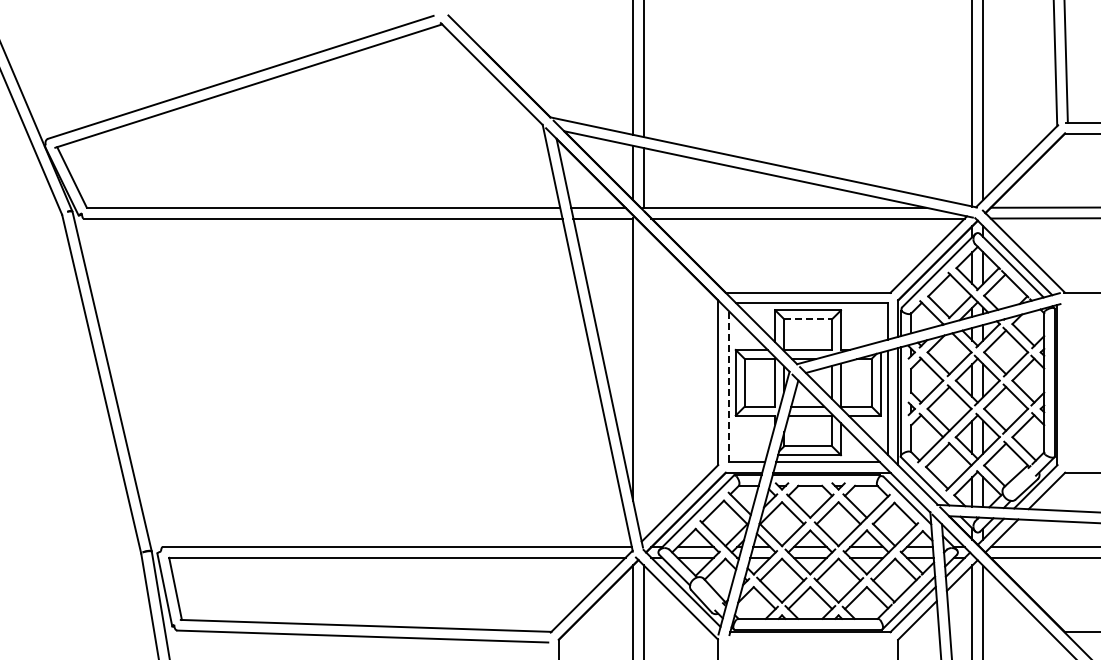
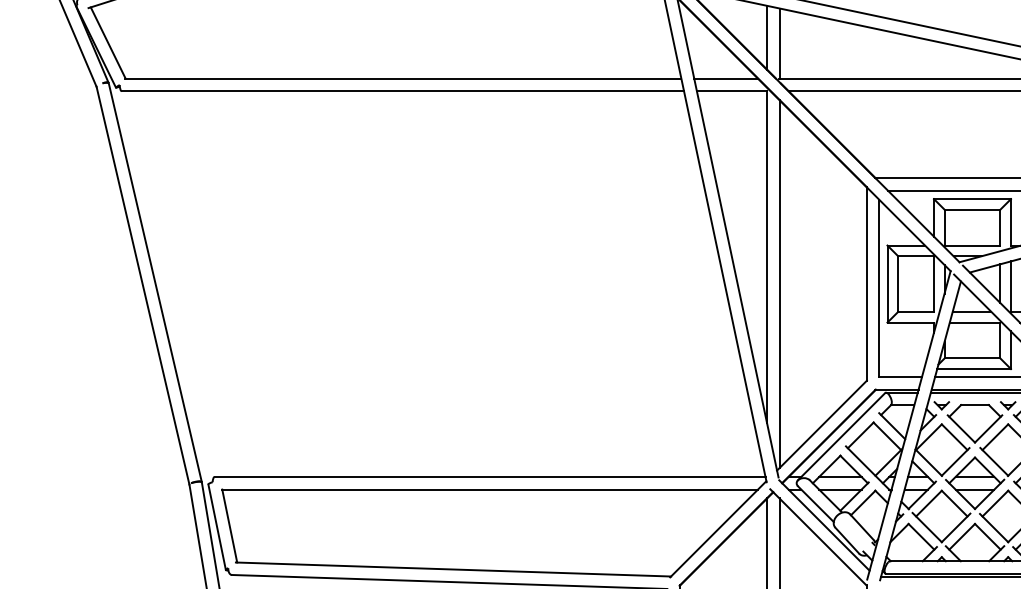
line: (808, 319) -> (972, 209), dashed -> solid
line: (643, 382) -> (779, 283), added
line: (728, 386) -> (878, 288), dashed -> solid

